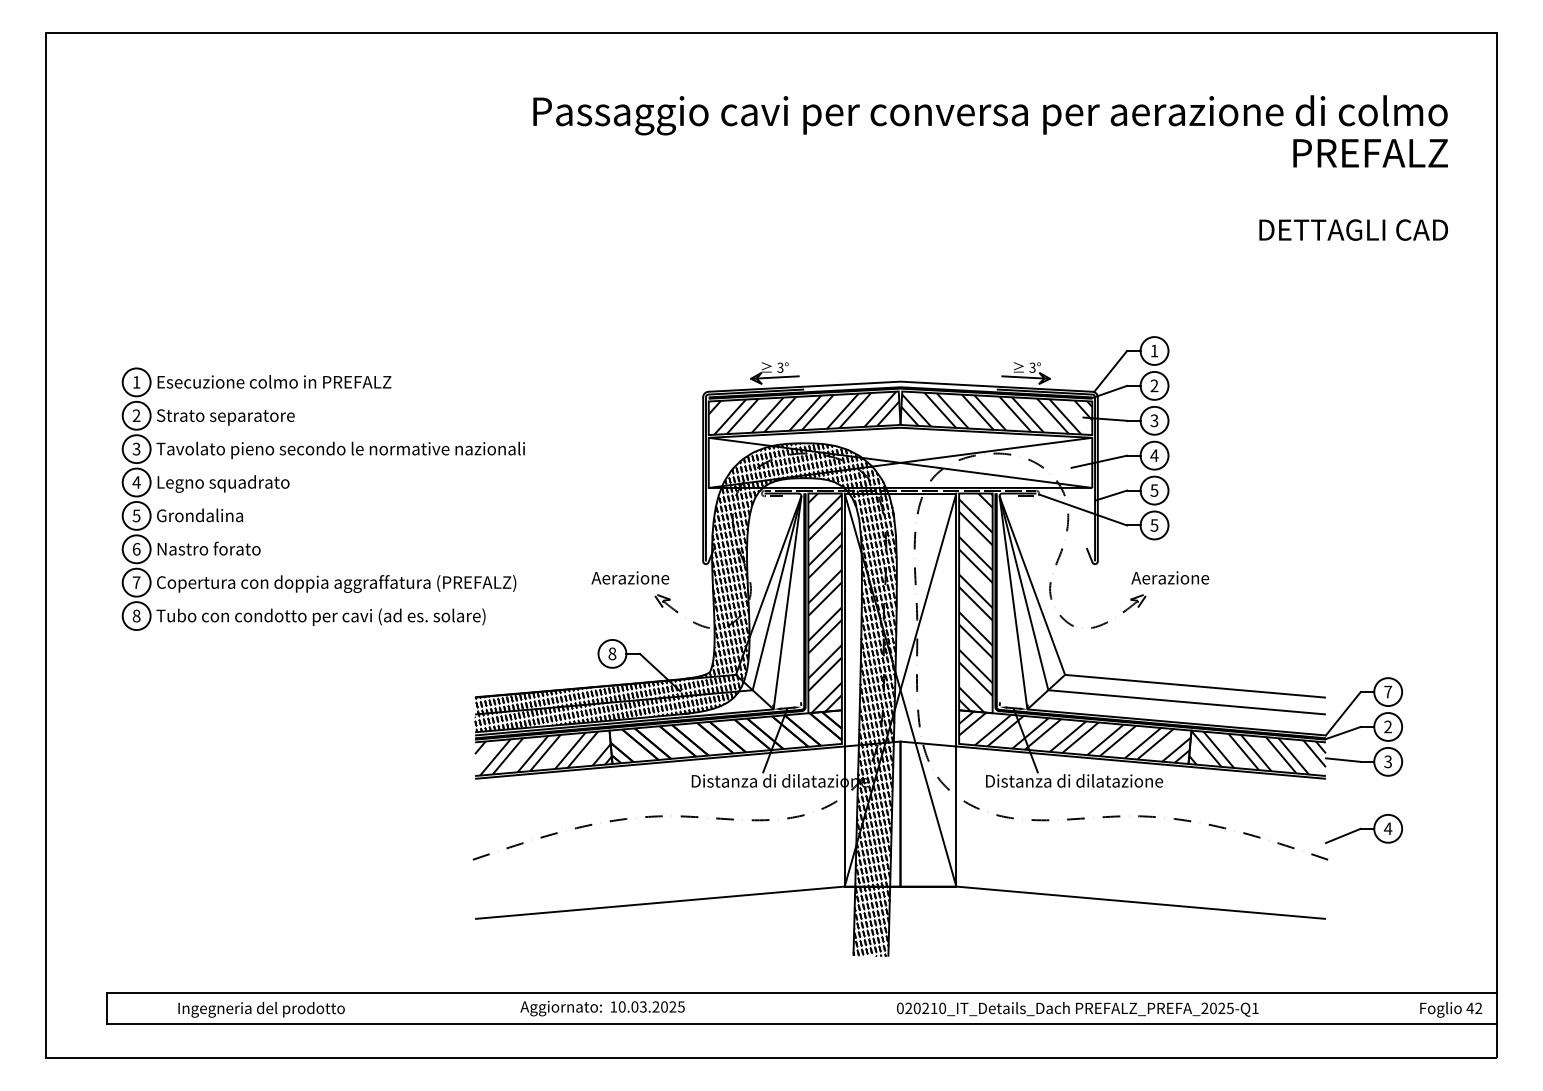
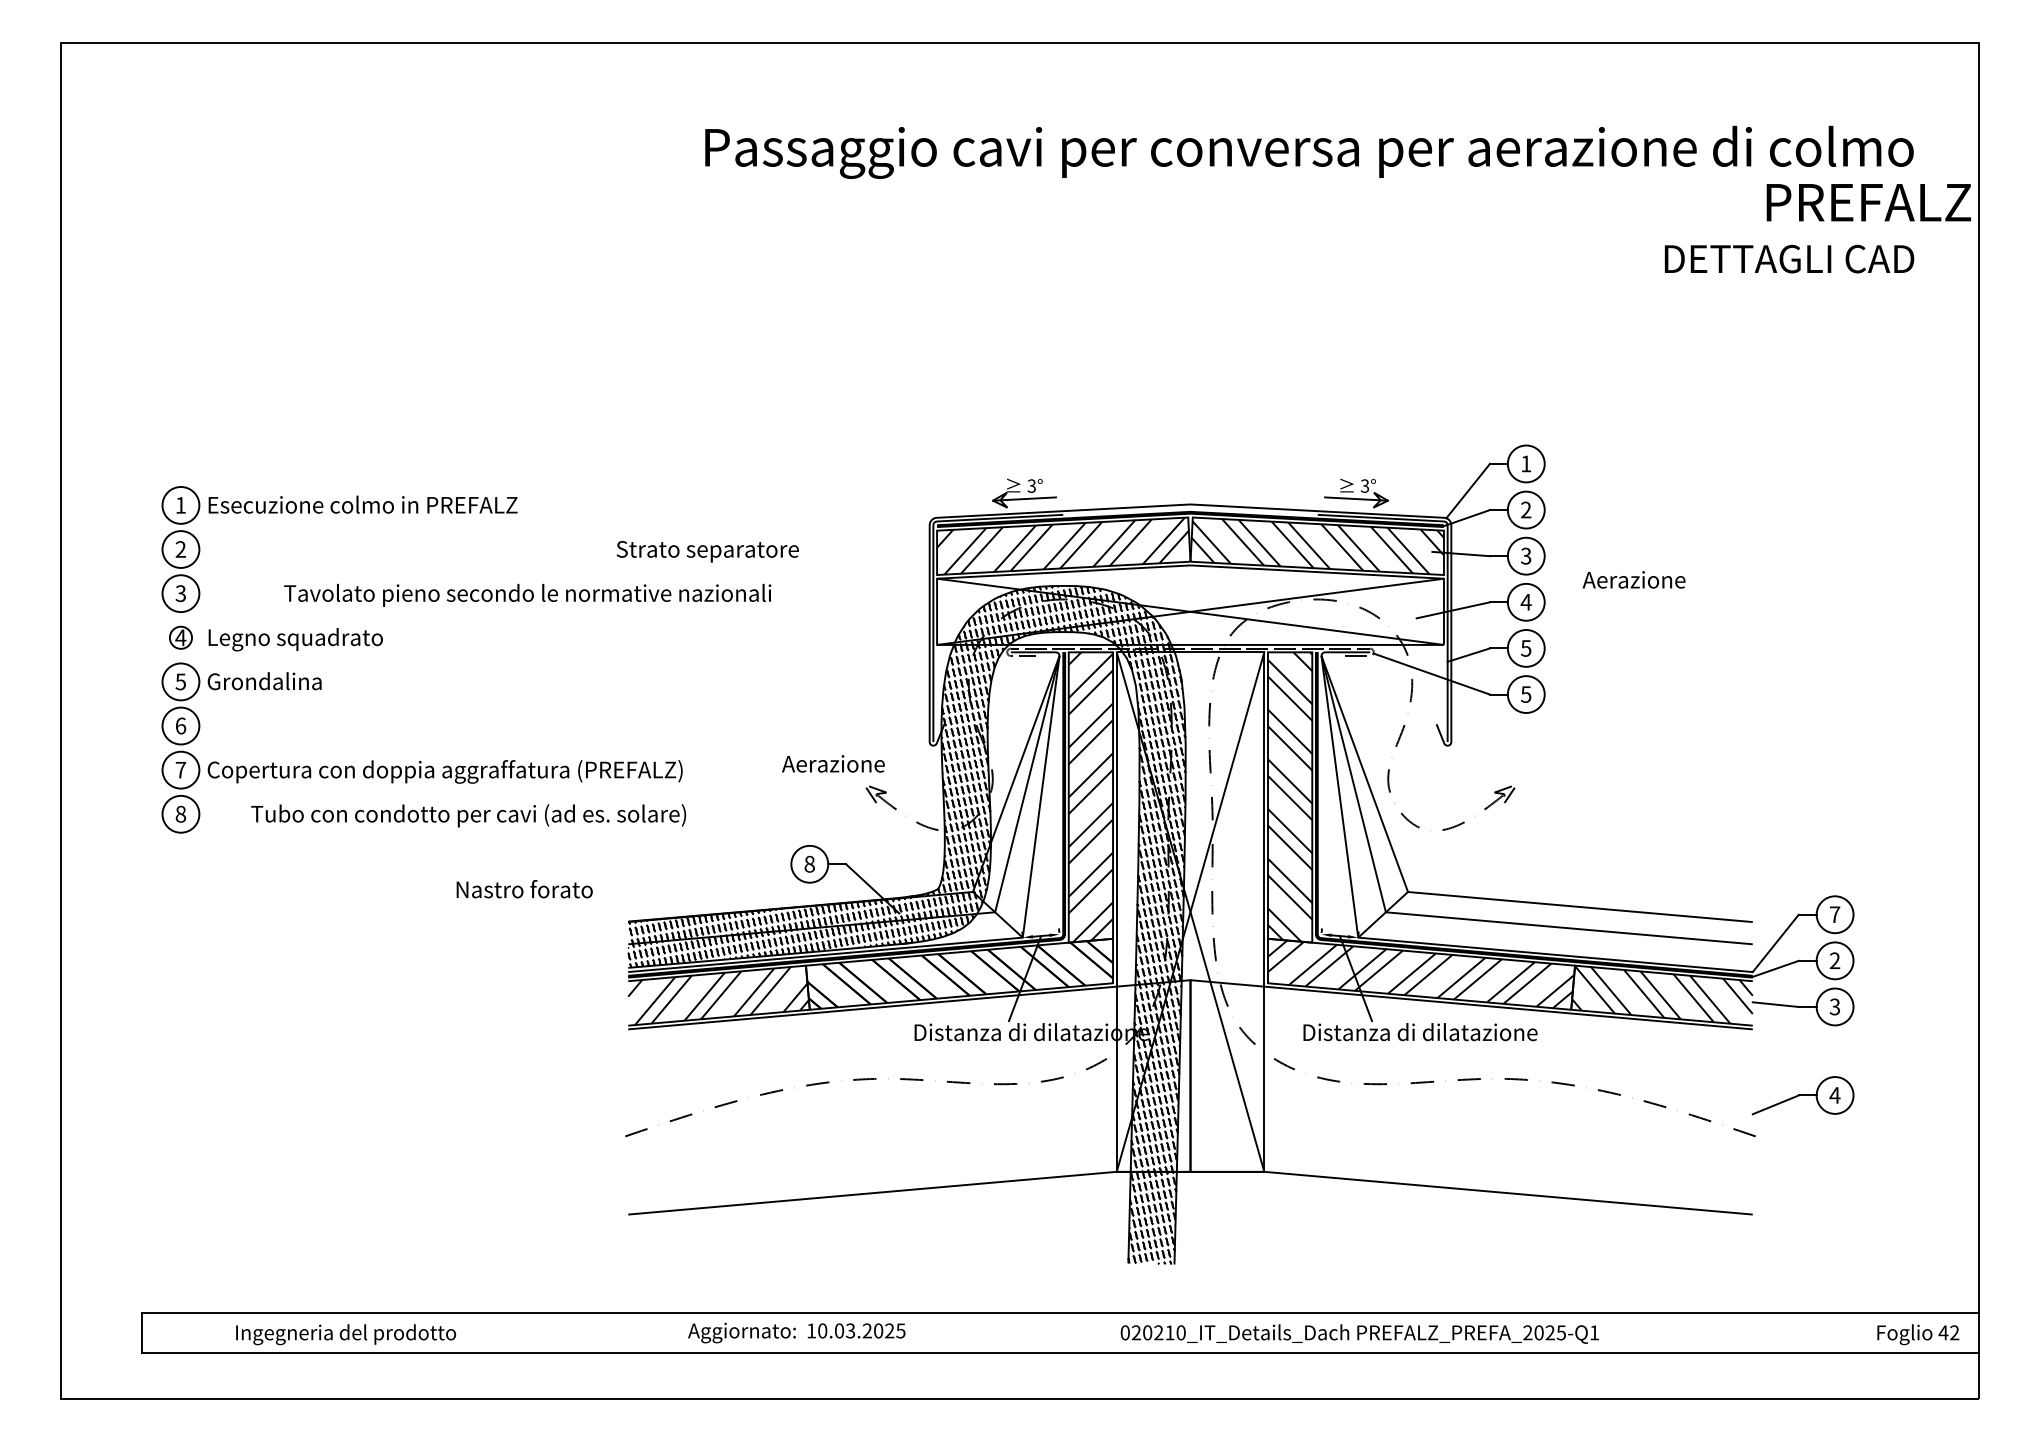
text: (1370, 153) -> (1868, 202), moved
text: (1353, 229) -> (1789, 258), moved
text: (225, 417) -> (707, 551), moved
text: (340, 449) -> (527, 594), moved
circle: (136, 482) -> (180, 637), size x0.6
text: (208, 548) -> (524, 889), moved
text: (1169, 577) -> (1633, 579), moved
text: (320, 616) -> (468, 815), moved
text: (1077, 1008) -> (1359, 1333), moved

